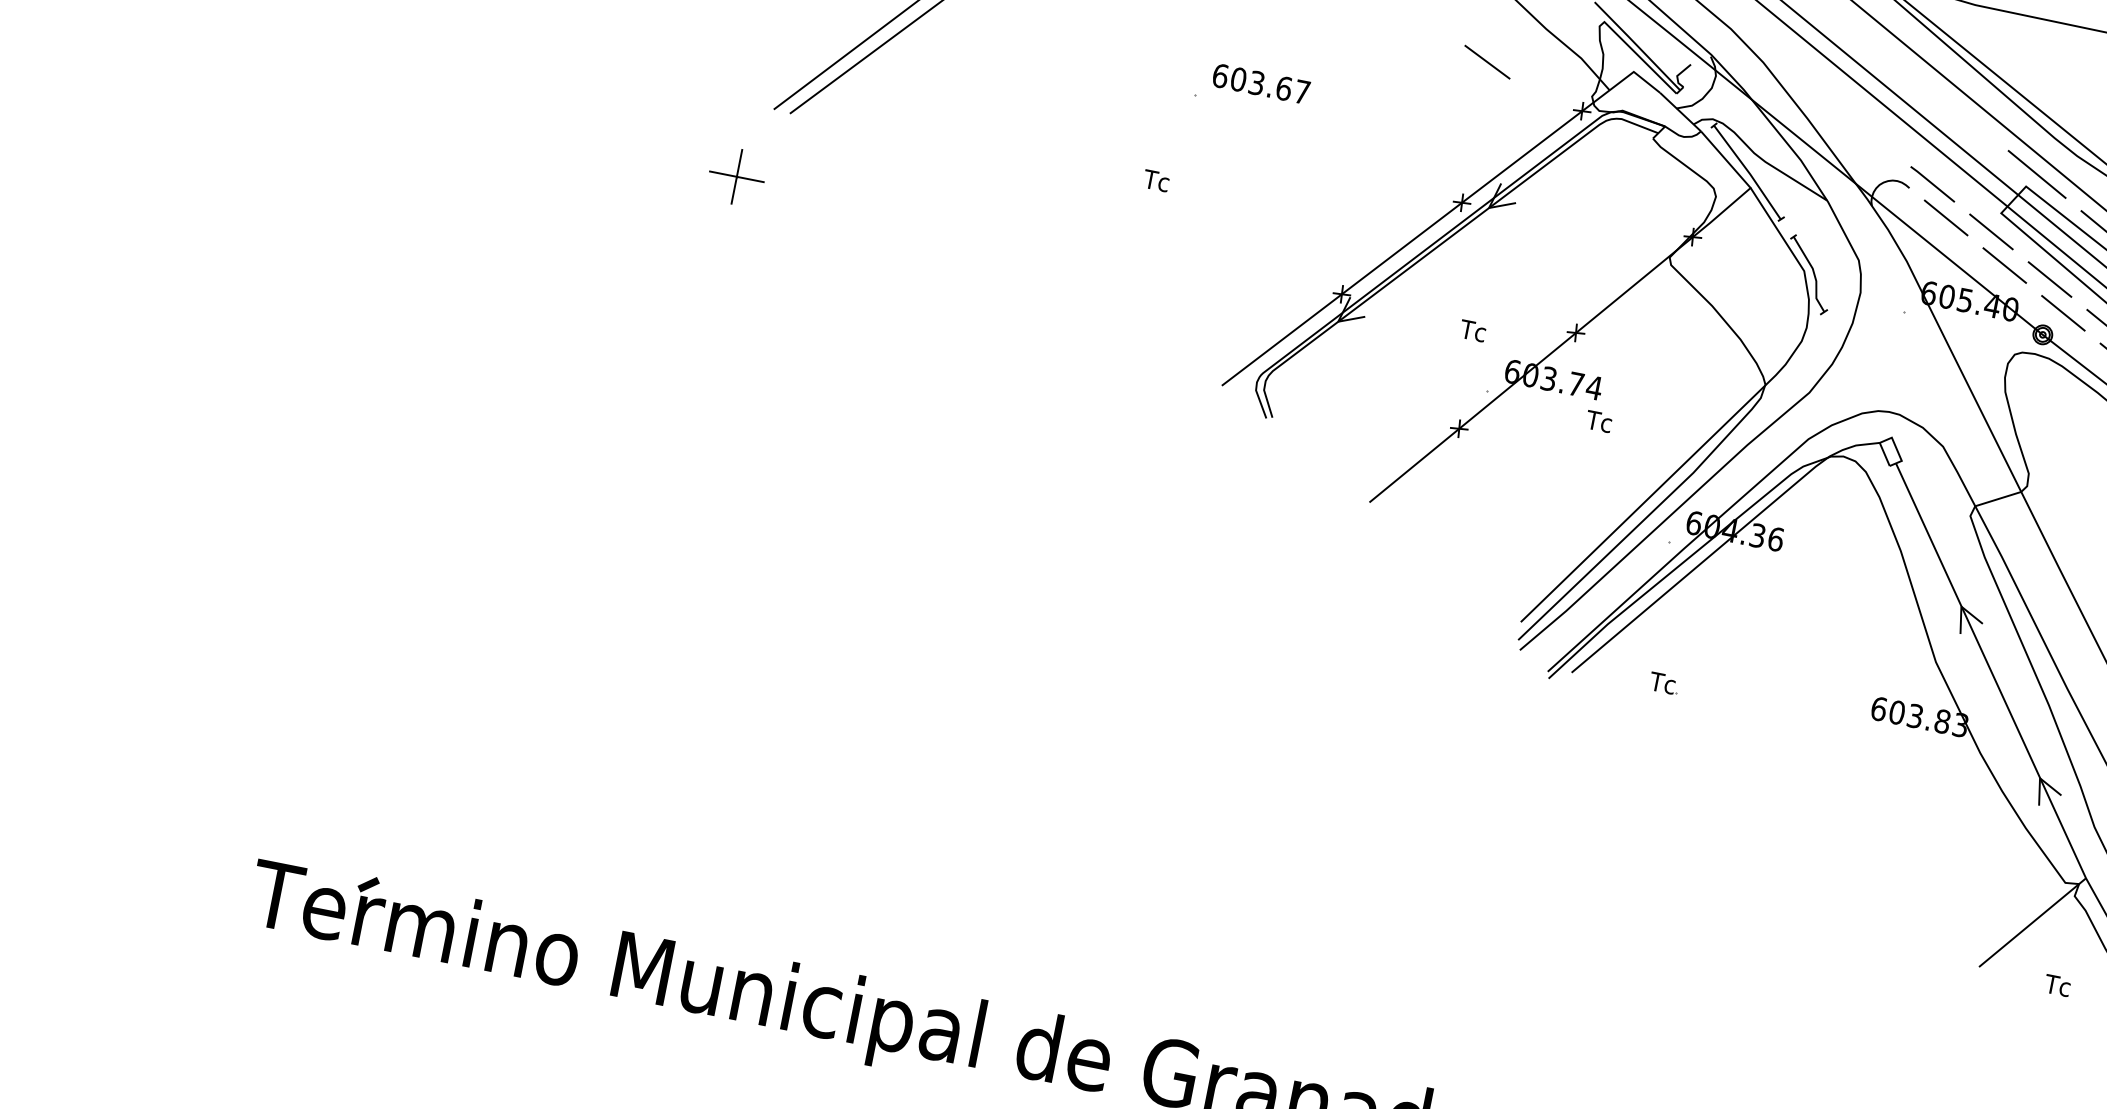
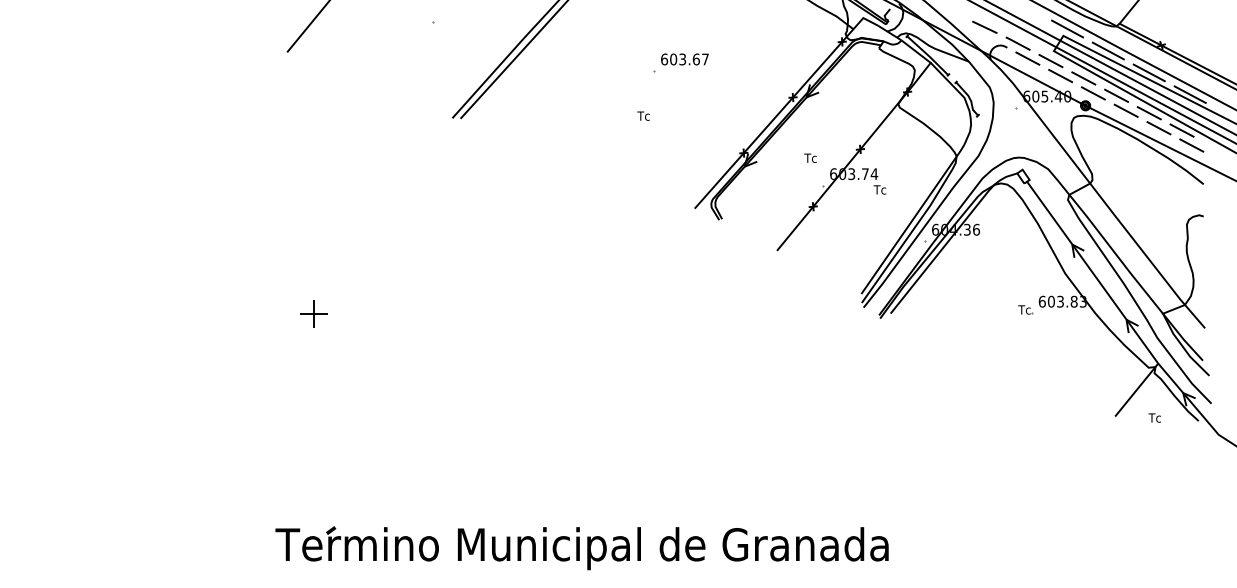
line: (1487, 60) -> (984, 26), moved
part: (736, 175) -> (313, 313), moved
part: (1664, 682) -> (1025, 309), moved

